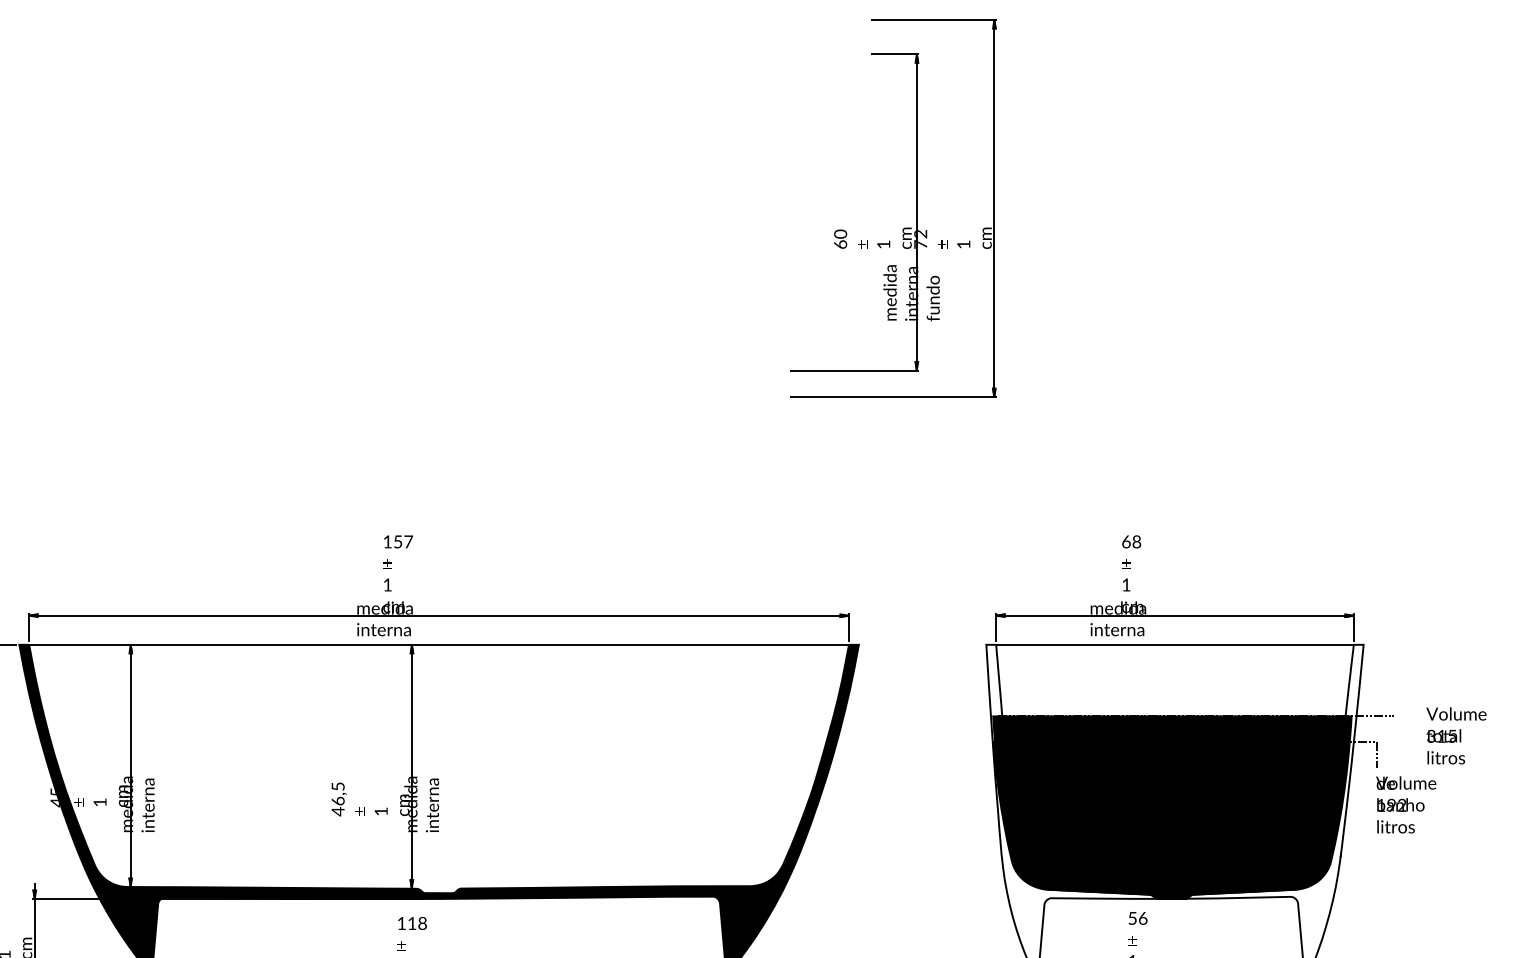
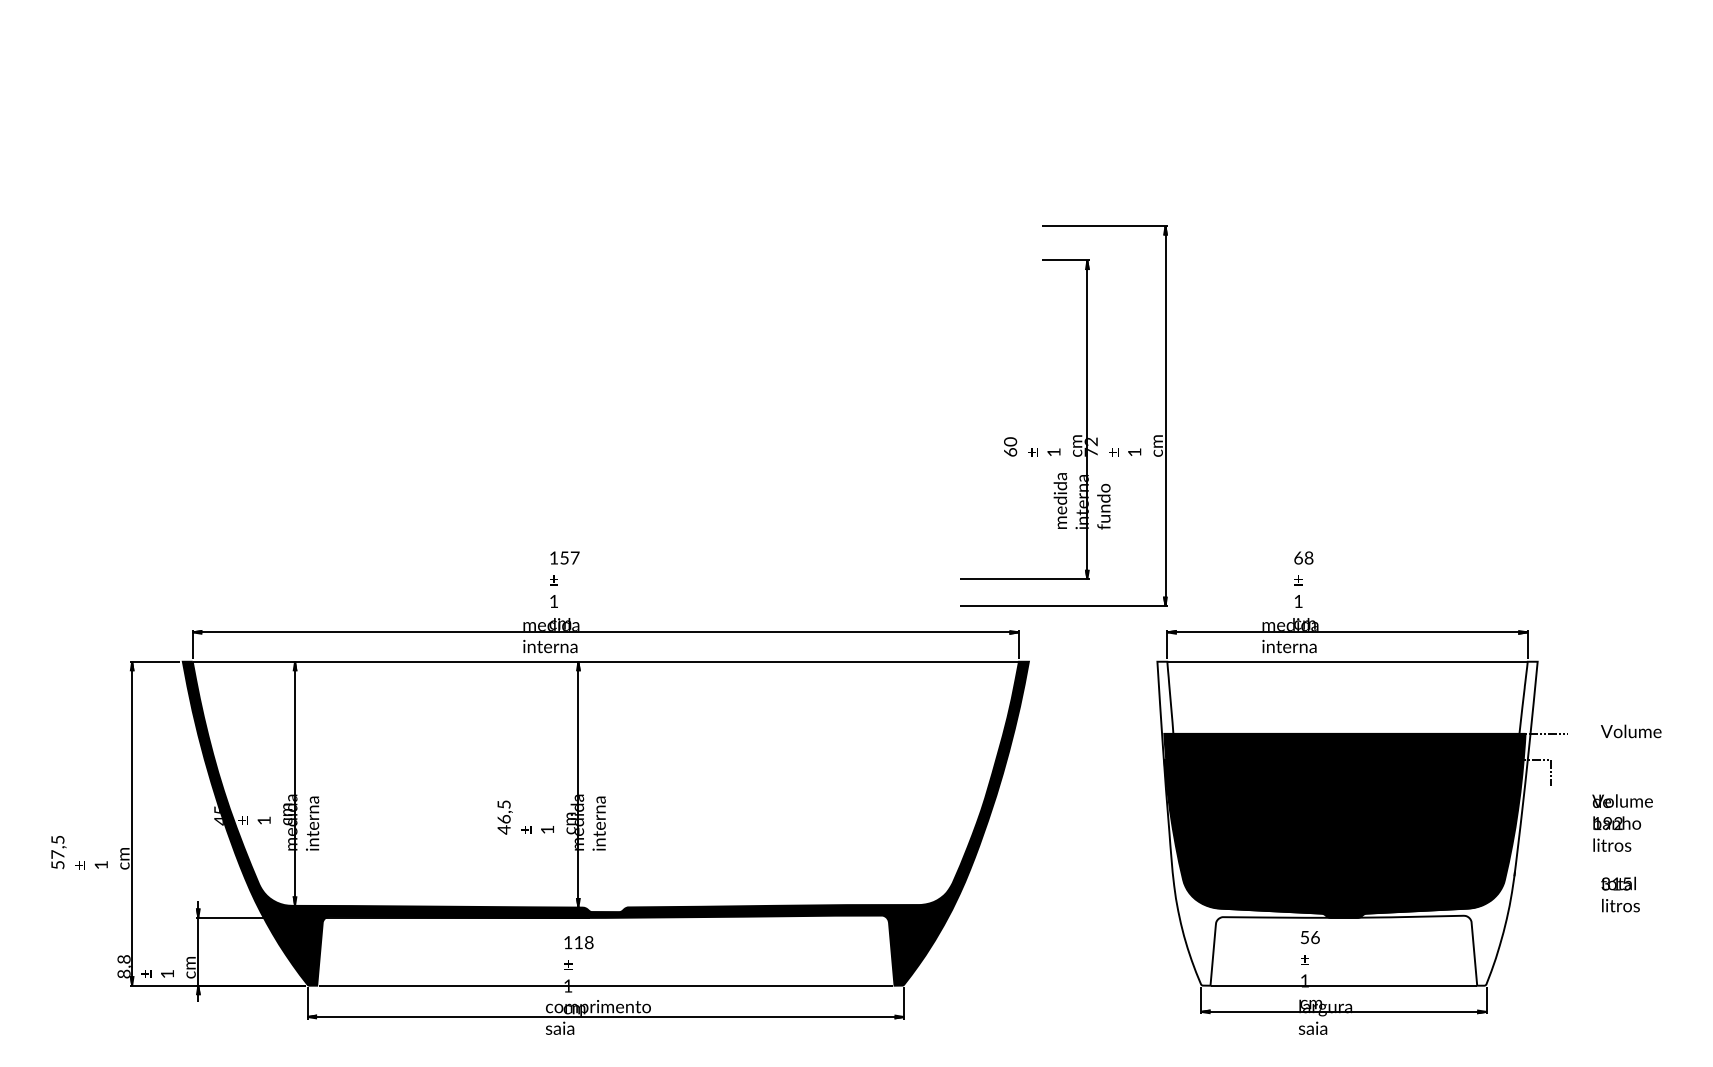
part: (904, 227) -> (1074, 435), moved
text: (1445, 746) -> (1620, 894), moved
text: (1406, 804) -> (1622, 822), moved

